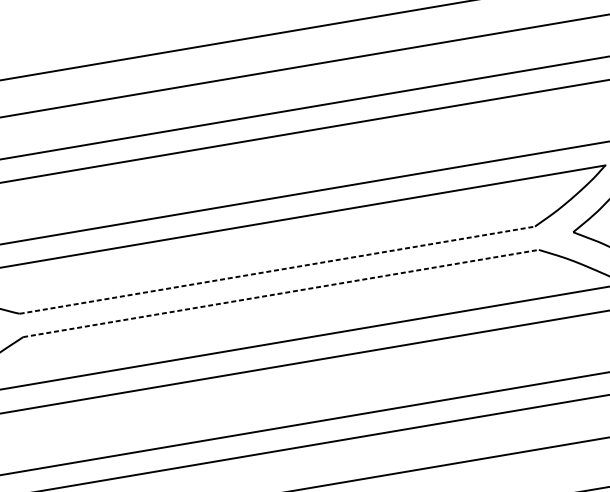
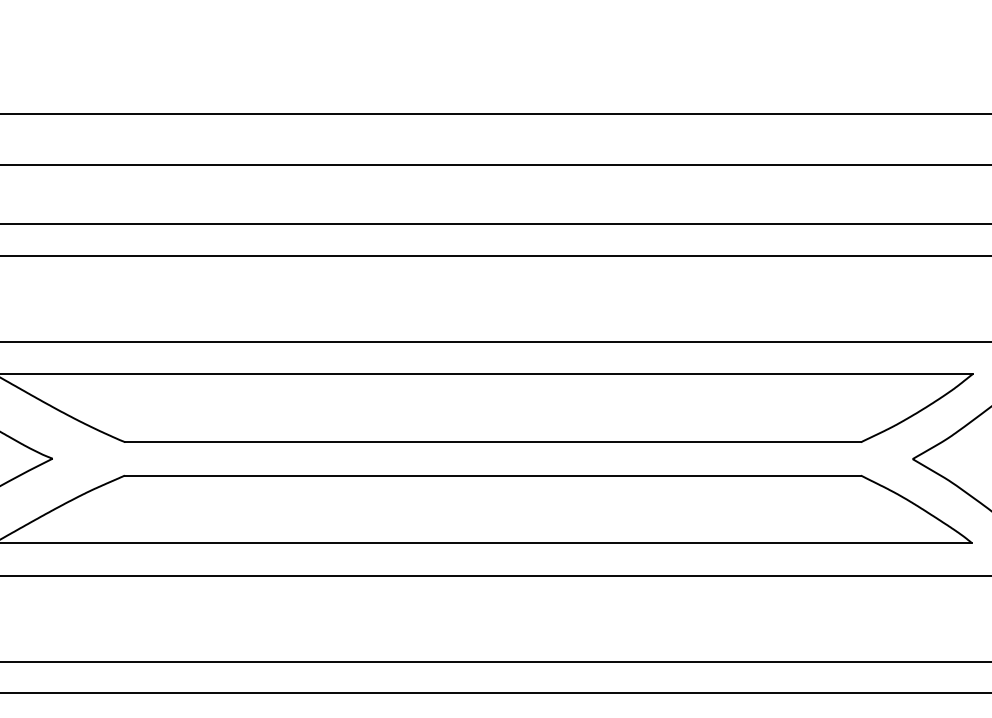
line: (277, 270) -> (493, 442), dashed -> solid
line: (281, 293) -> (493, 475), dashed -> solid

